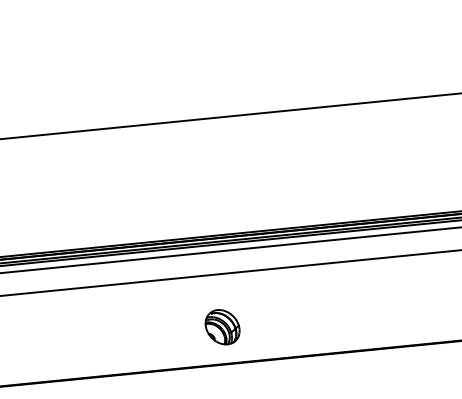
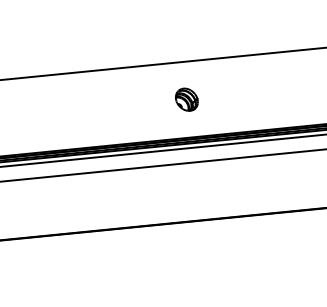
part: (222, 326) -> (186, 99), moved

